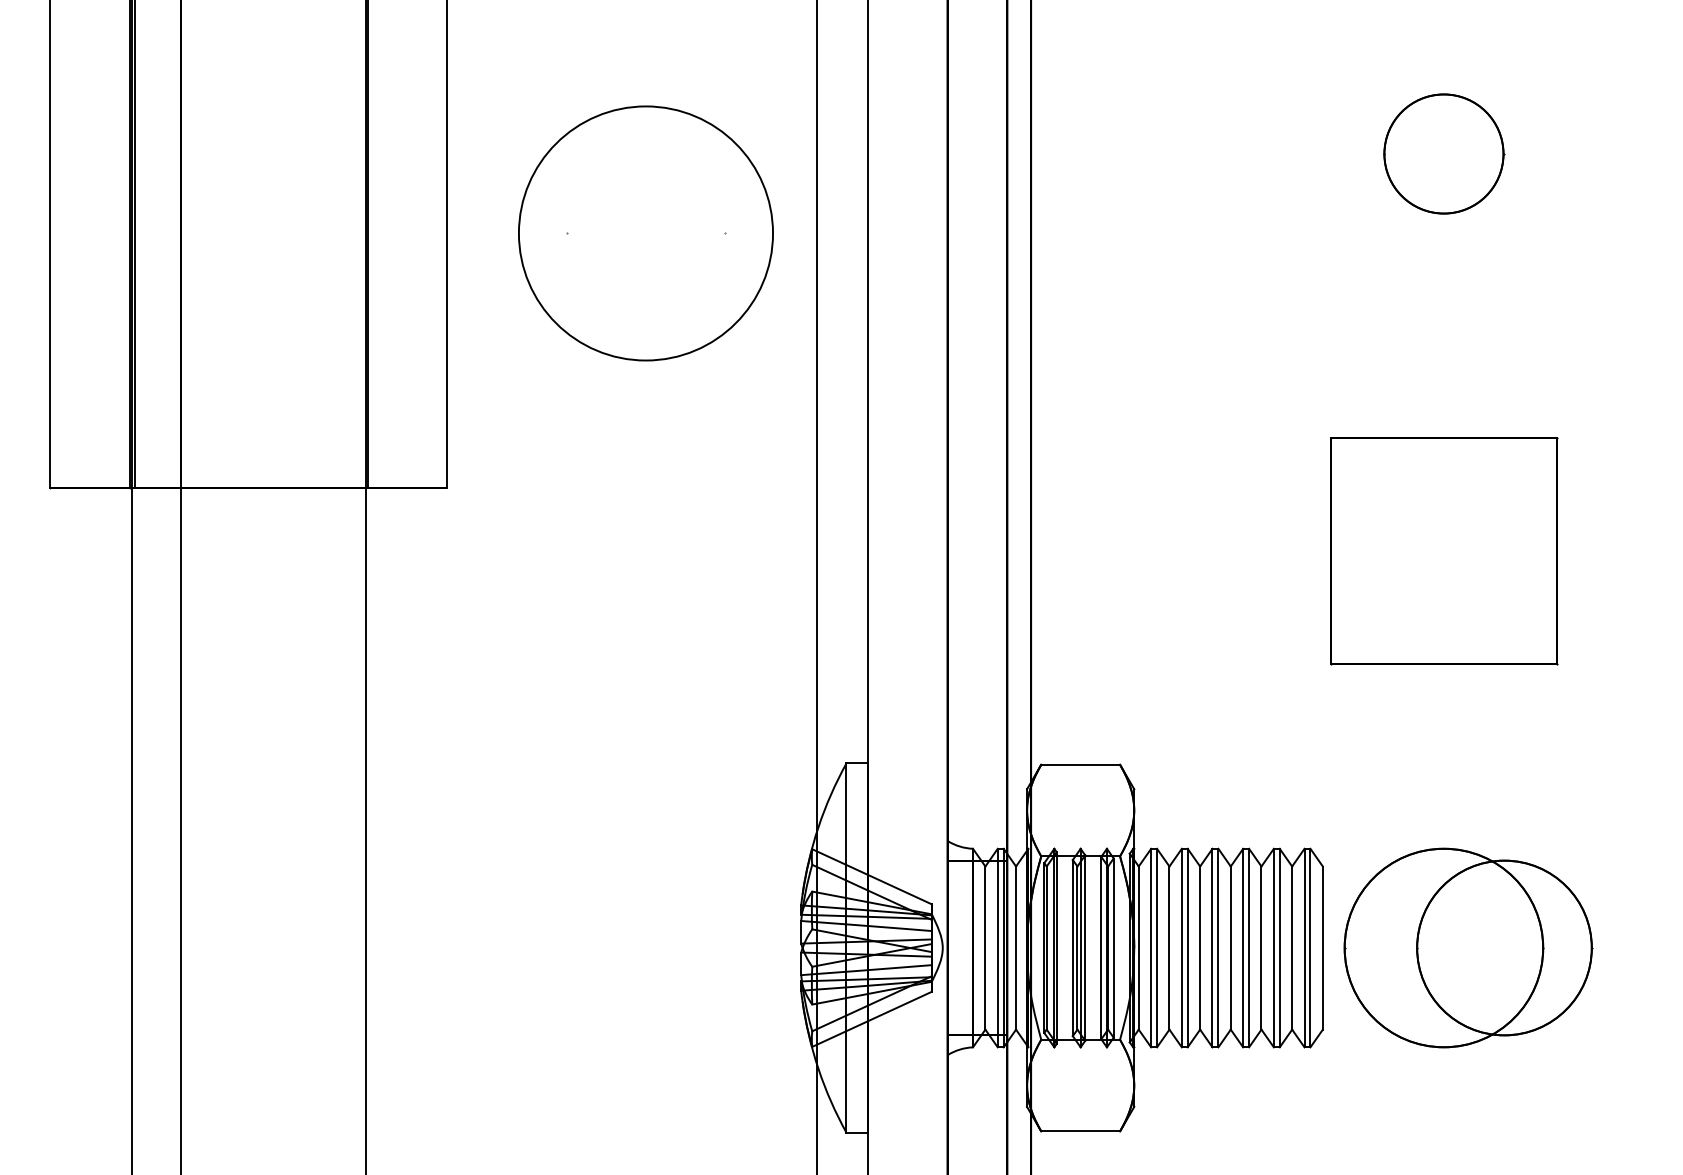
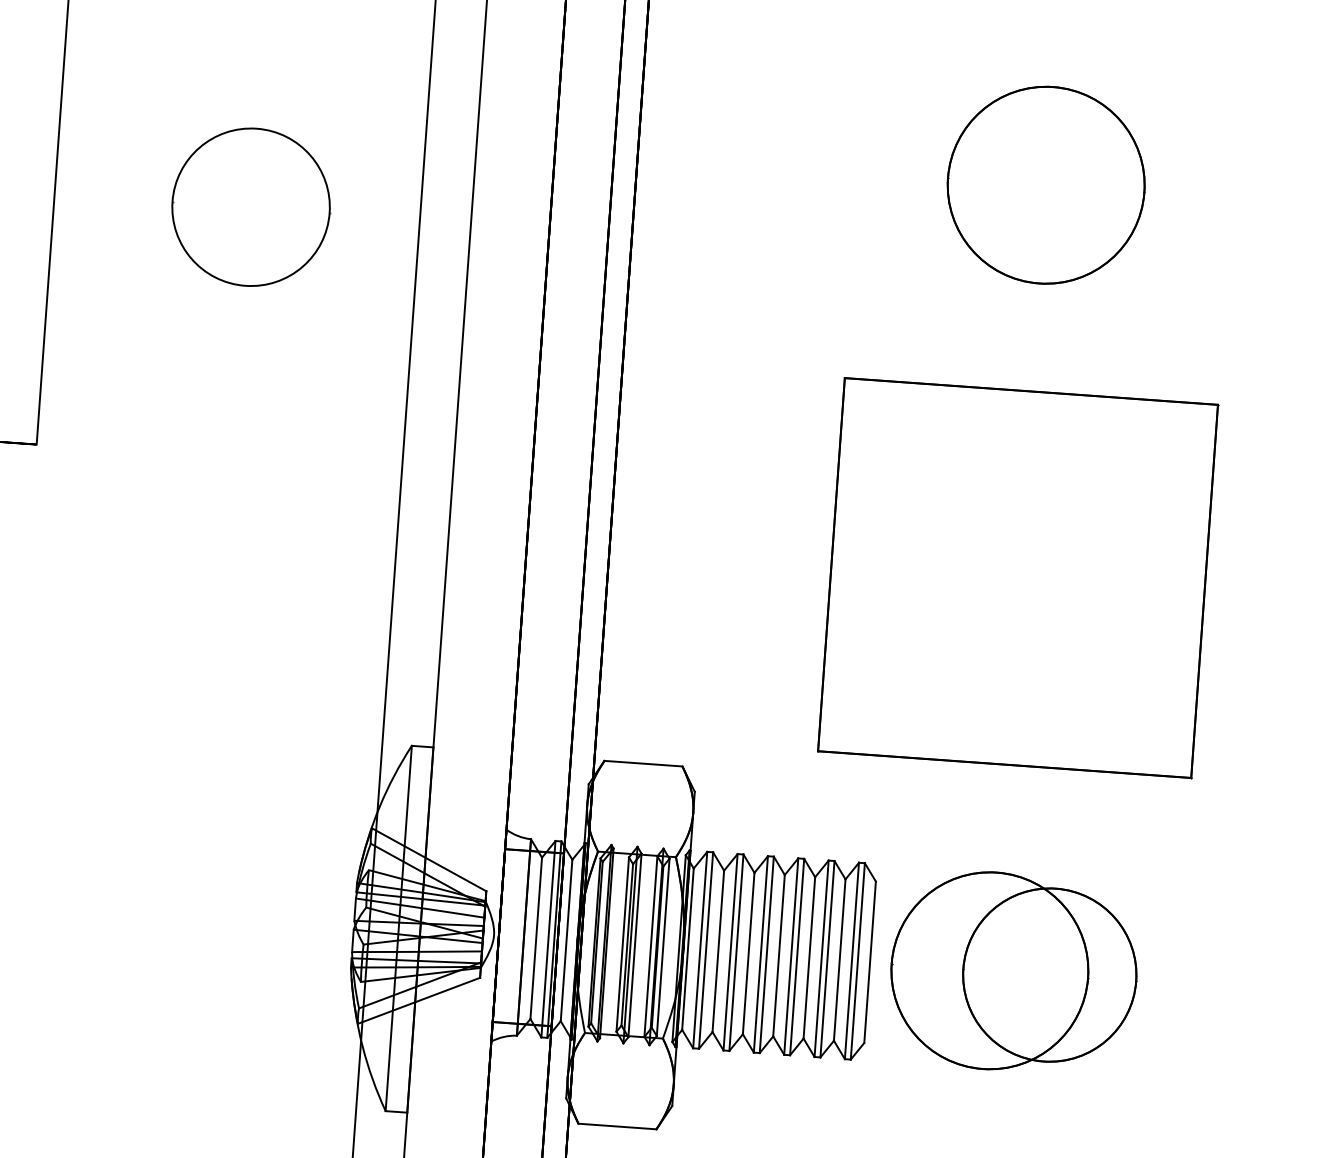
part: (1443, 153) -> (1045, 184), size x1.67
circle: (645, 233) -> (250, 207), size x0.62
part: (1444, 551) -> (1018, 578), size x1.67

